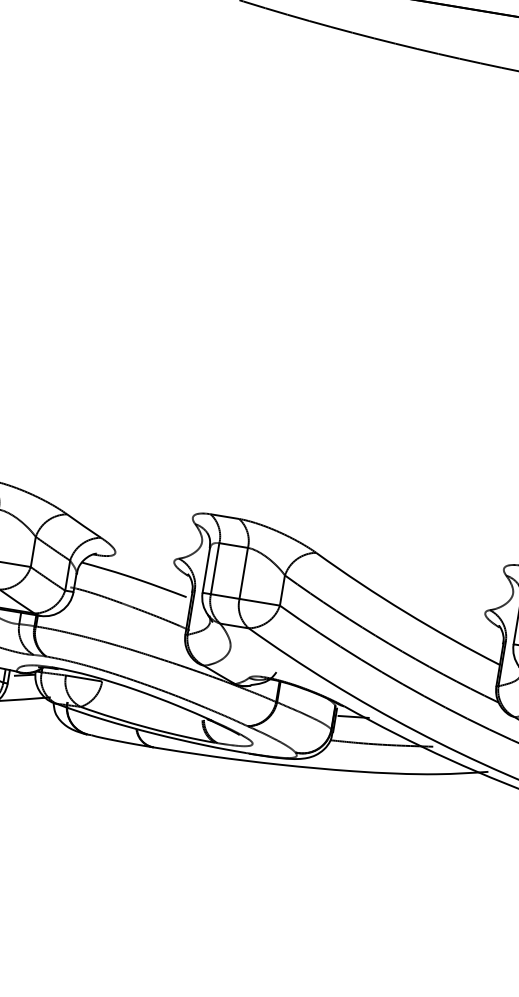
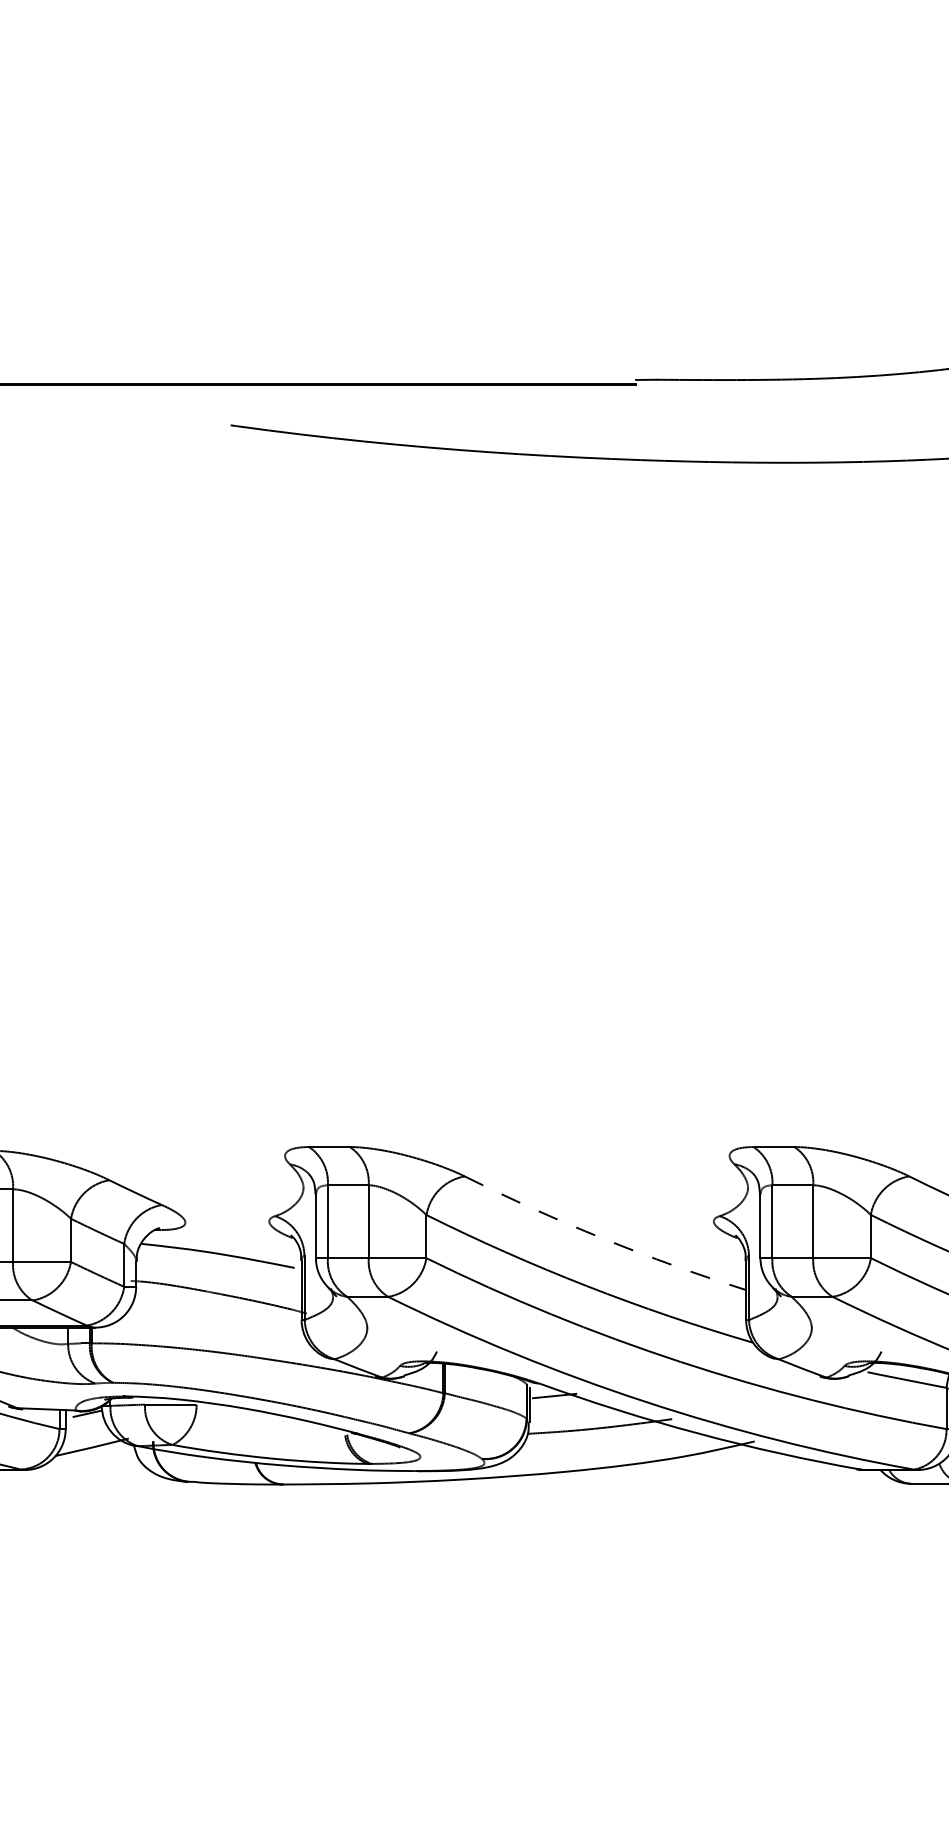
arc: (406, 612) -> (603, 1238), solid -> dashed

